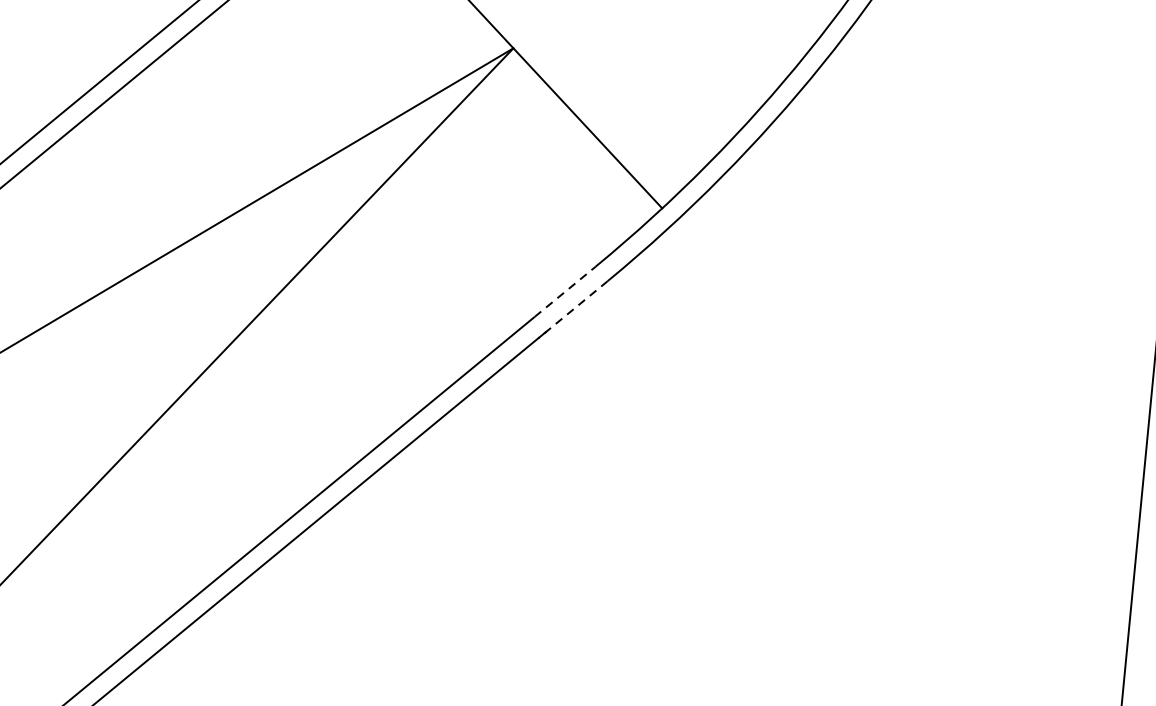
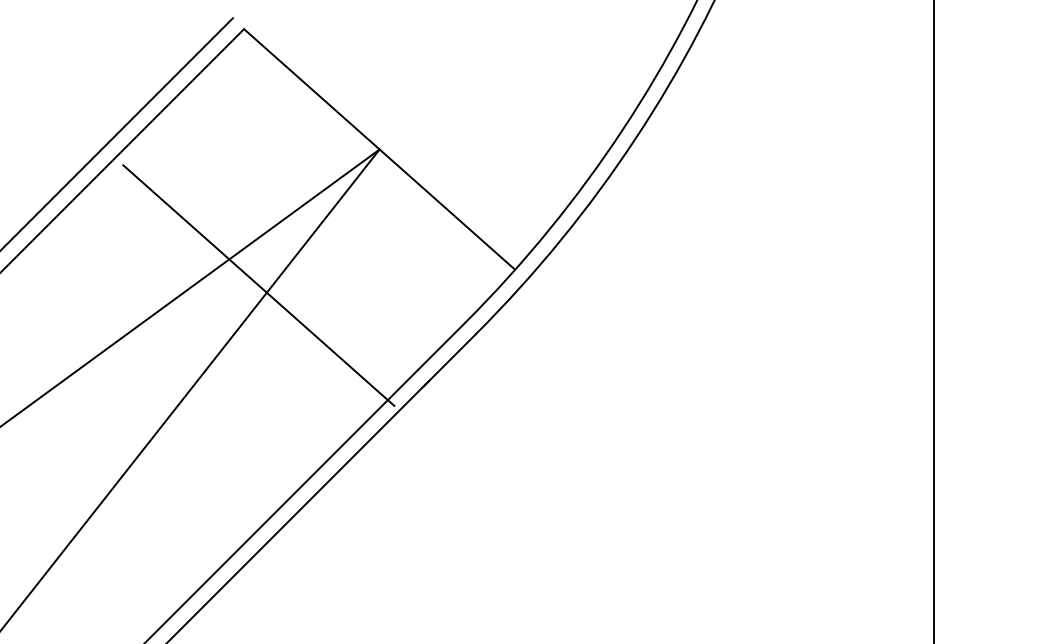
line: (352, 197) -> (258, 285), added
line: (564, 291) -> (441, 346), dashed -> solid
line: (572, 309) -> (449, 360), dashed -> solid

